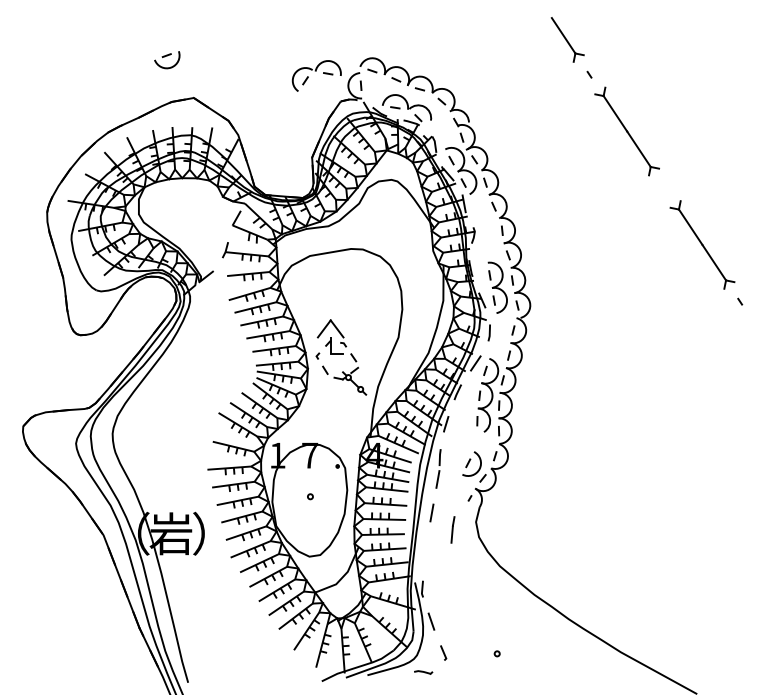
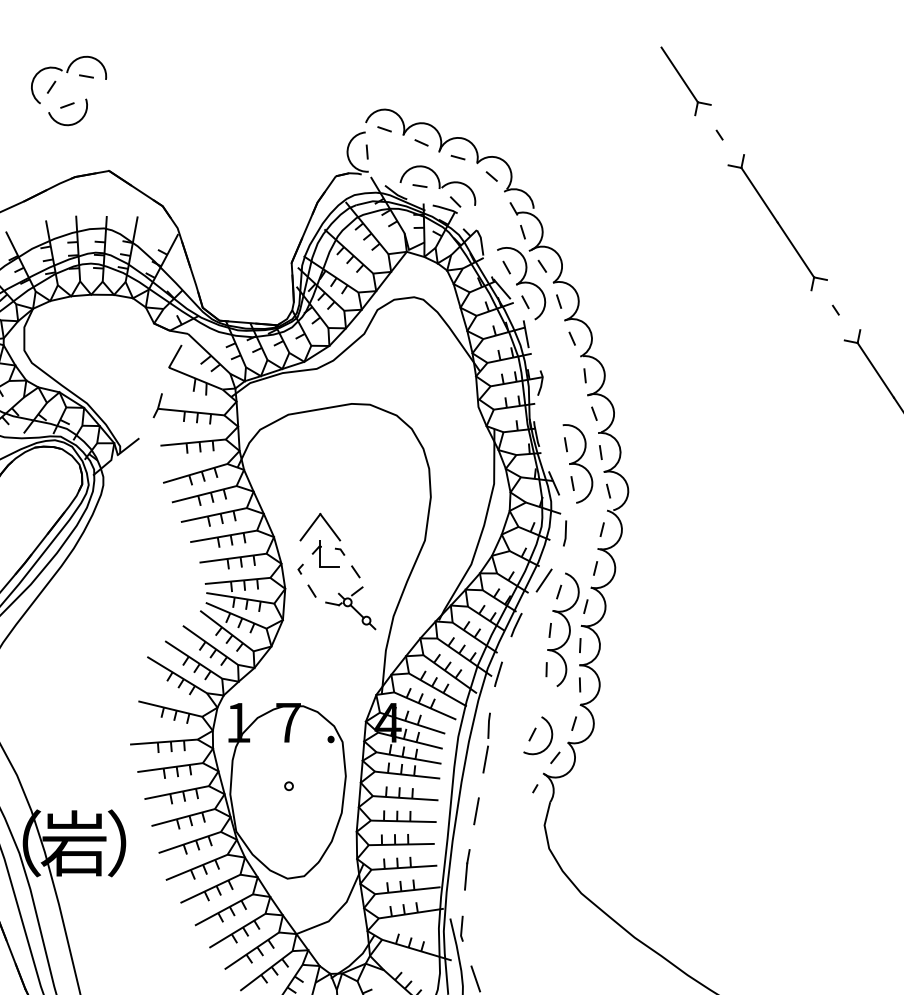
part: (316, 75) -> (68, 79), moved
line: (664, 188) -> (835, 310), added
line: (452, 529) -> (466, 869), moved

